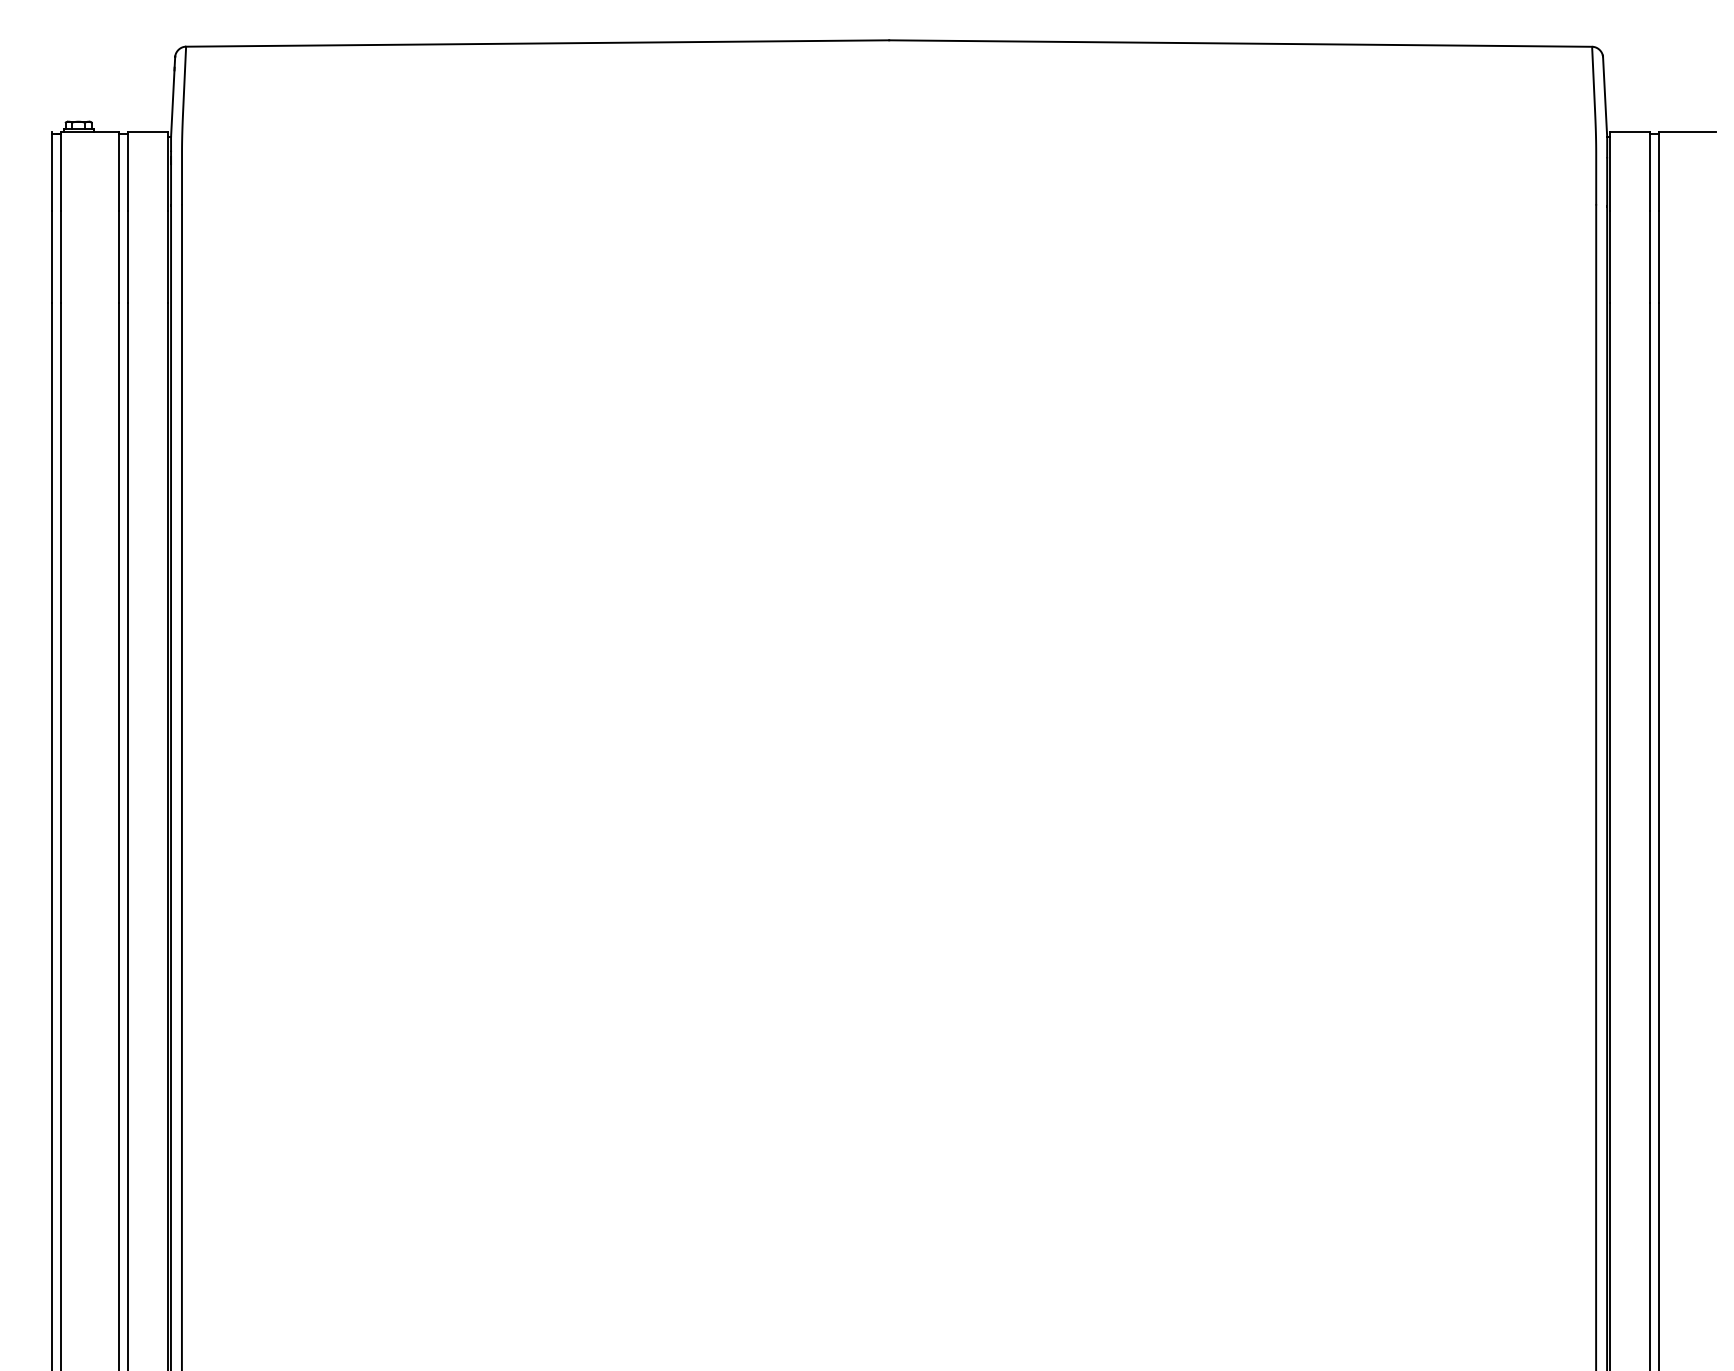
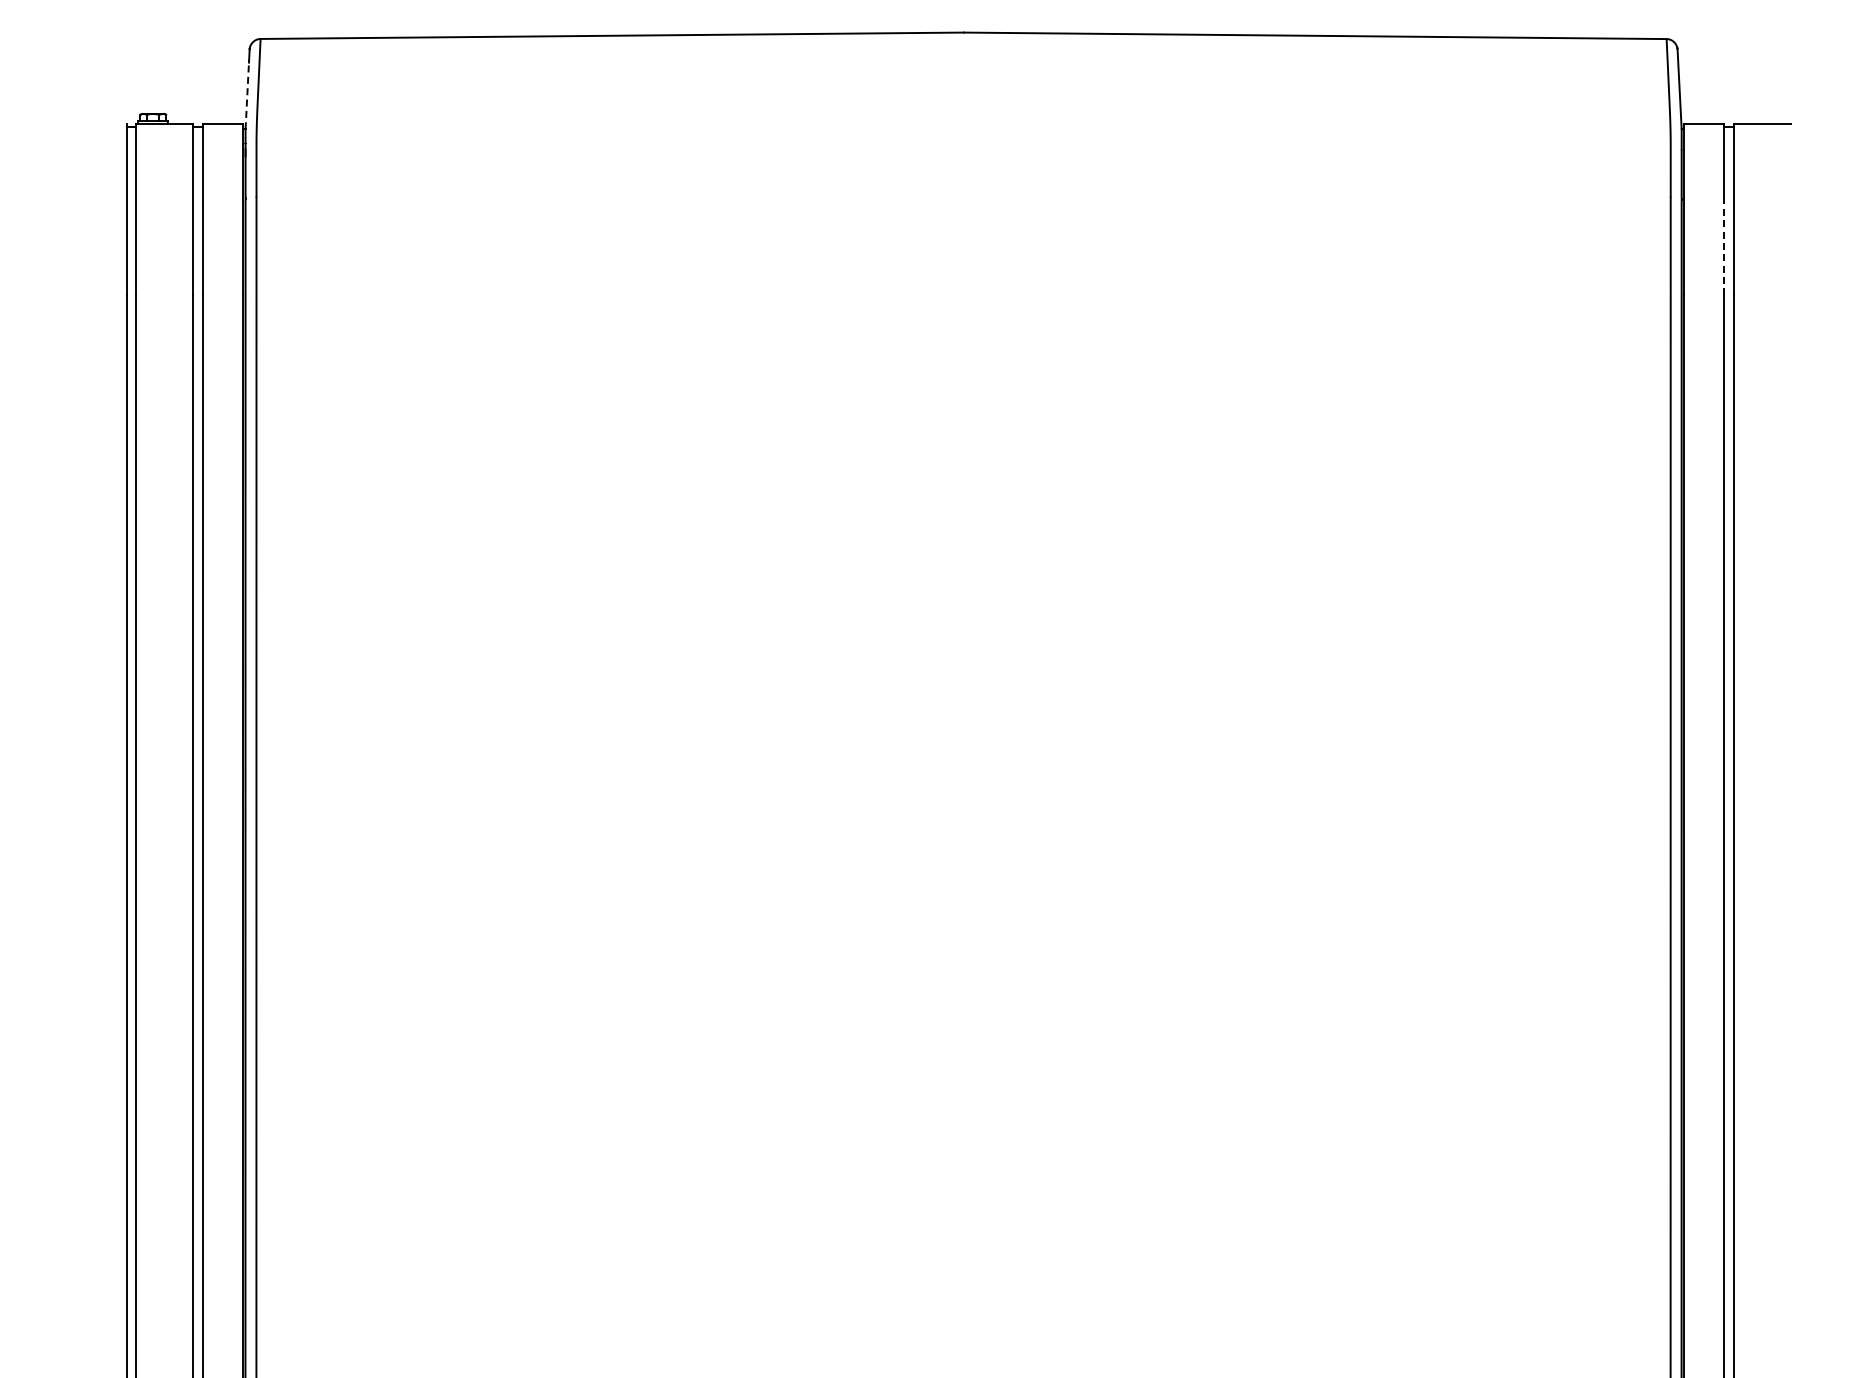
line: (173, 102) -> (247, 94), solid -> dashed
line: (1650, 256) -> (1724, 248), solid -> dashed

